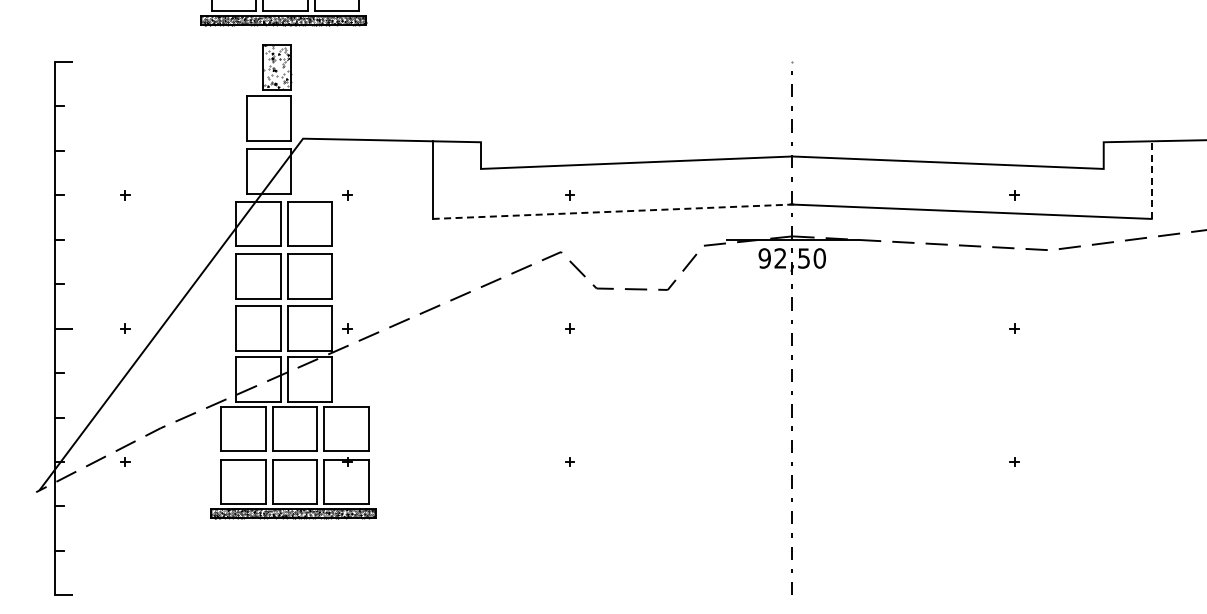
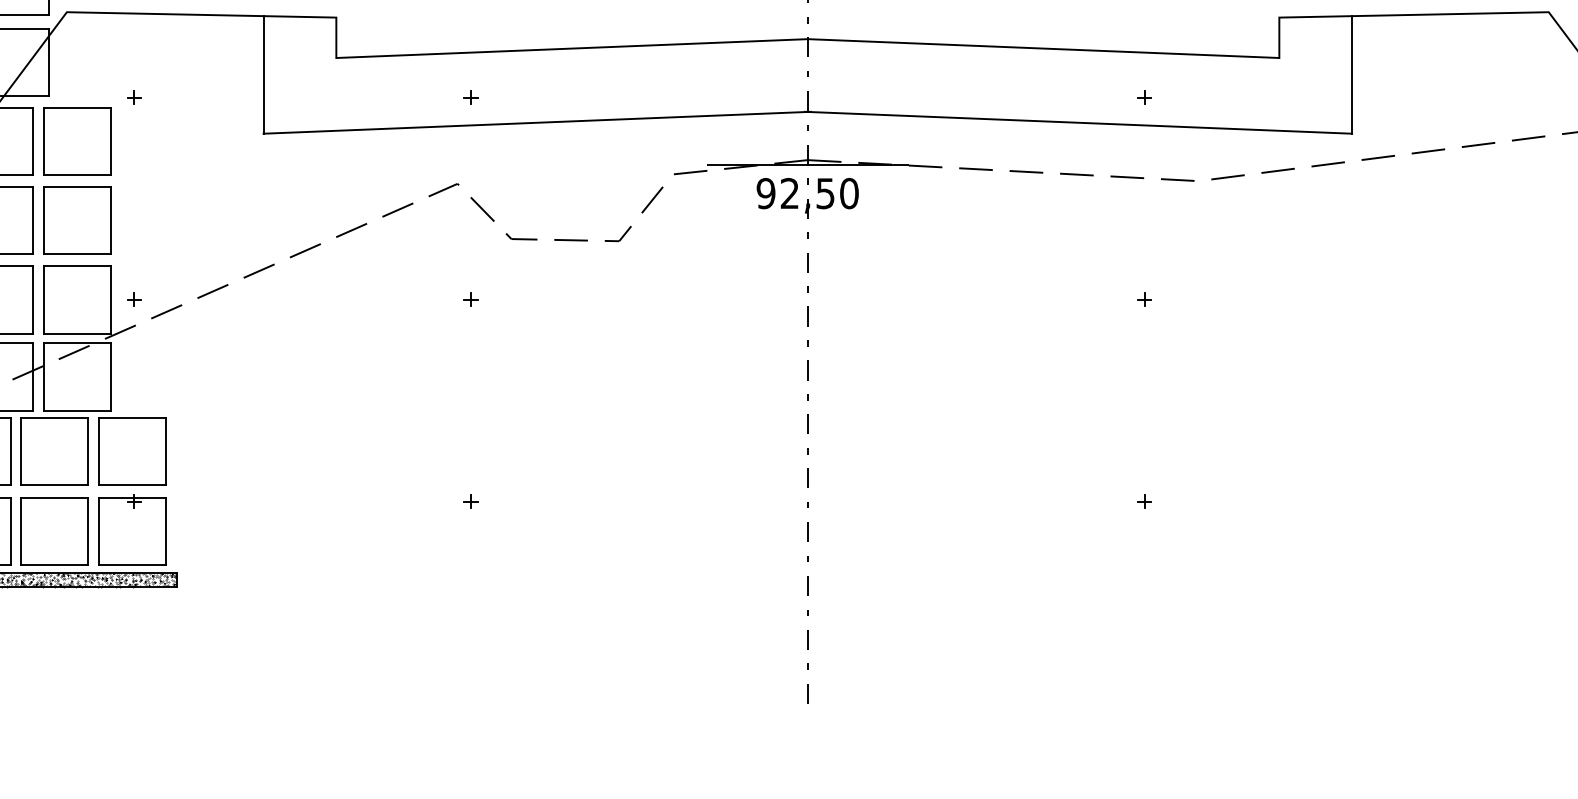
line: (1151, 180) -> (1351, 75), dashed -> solid
line: (613, 211) -> (536, 122), dashed -> solid

